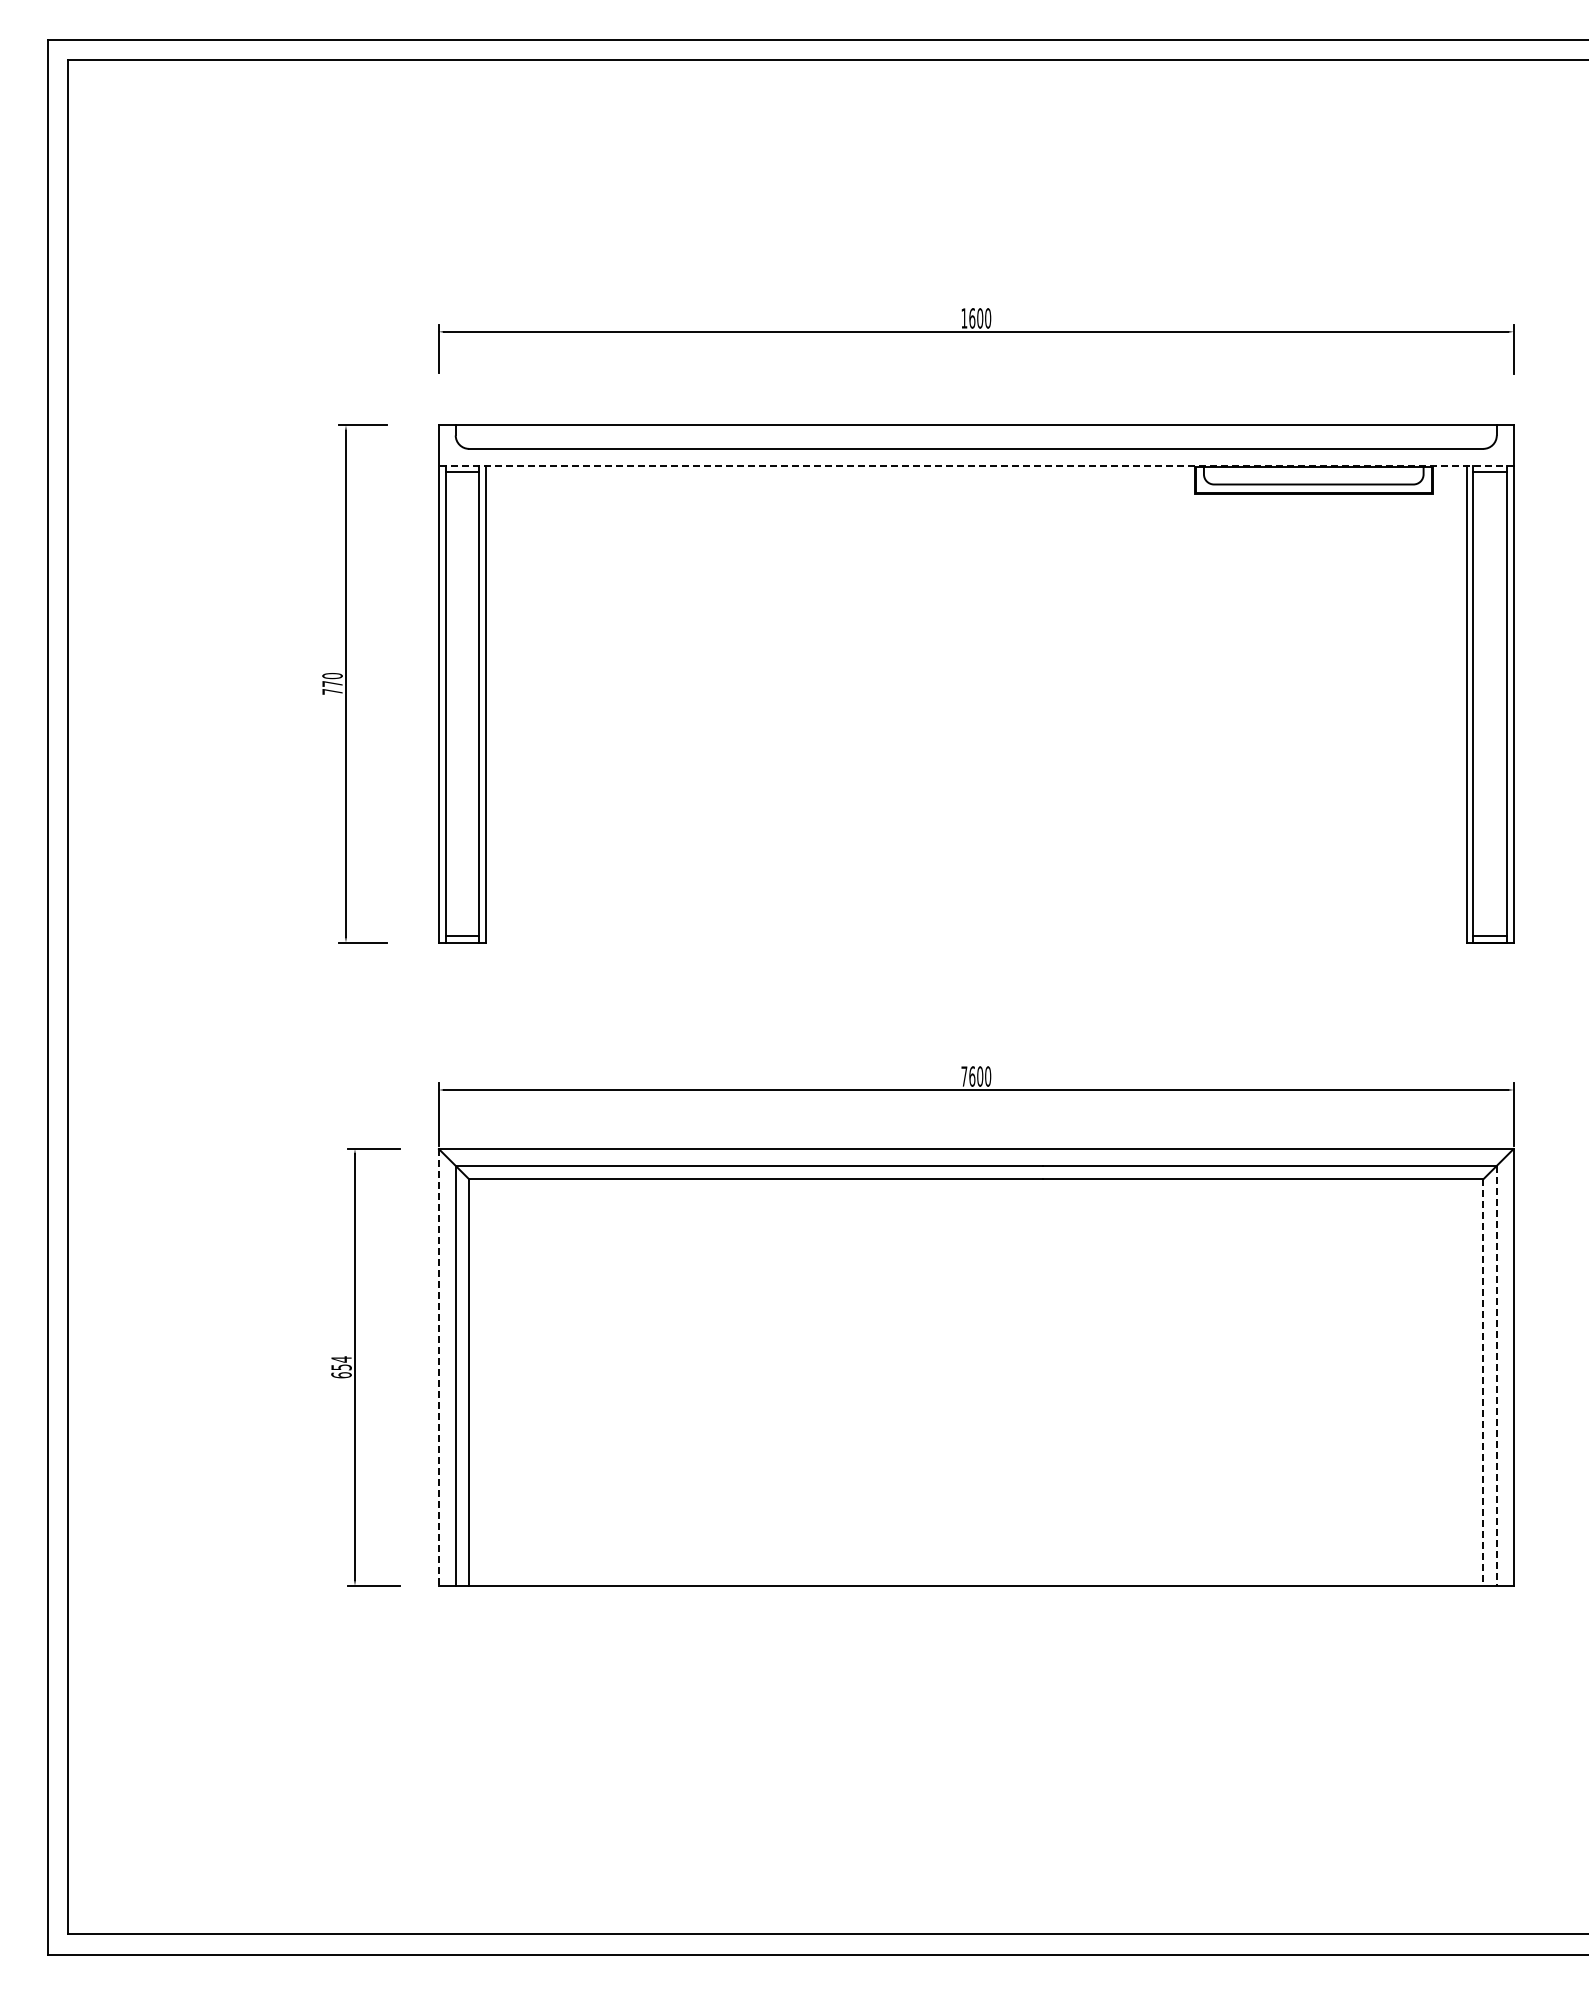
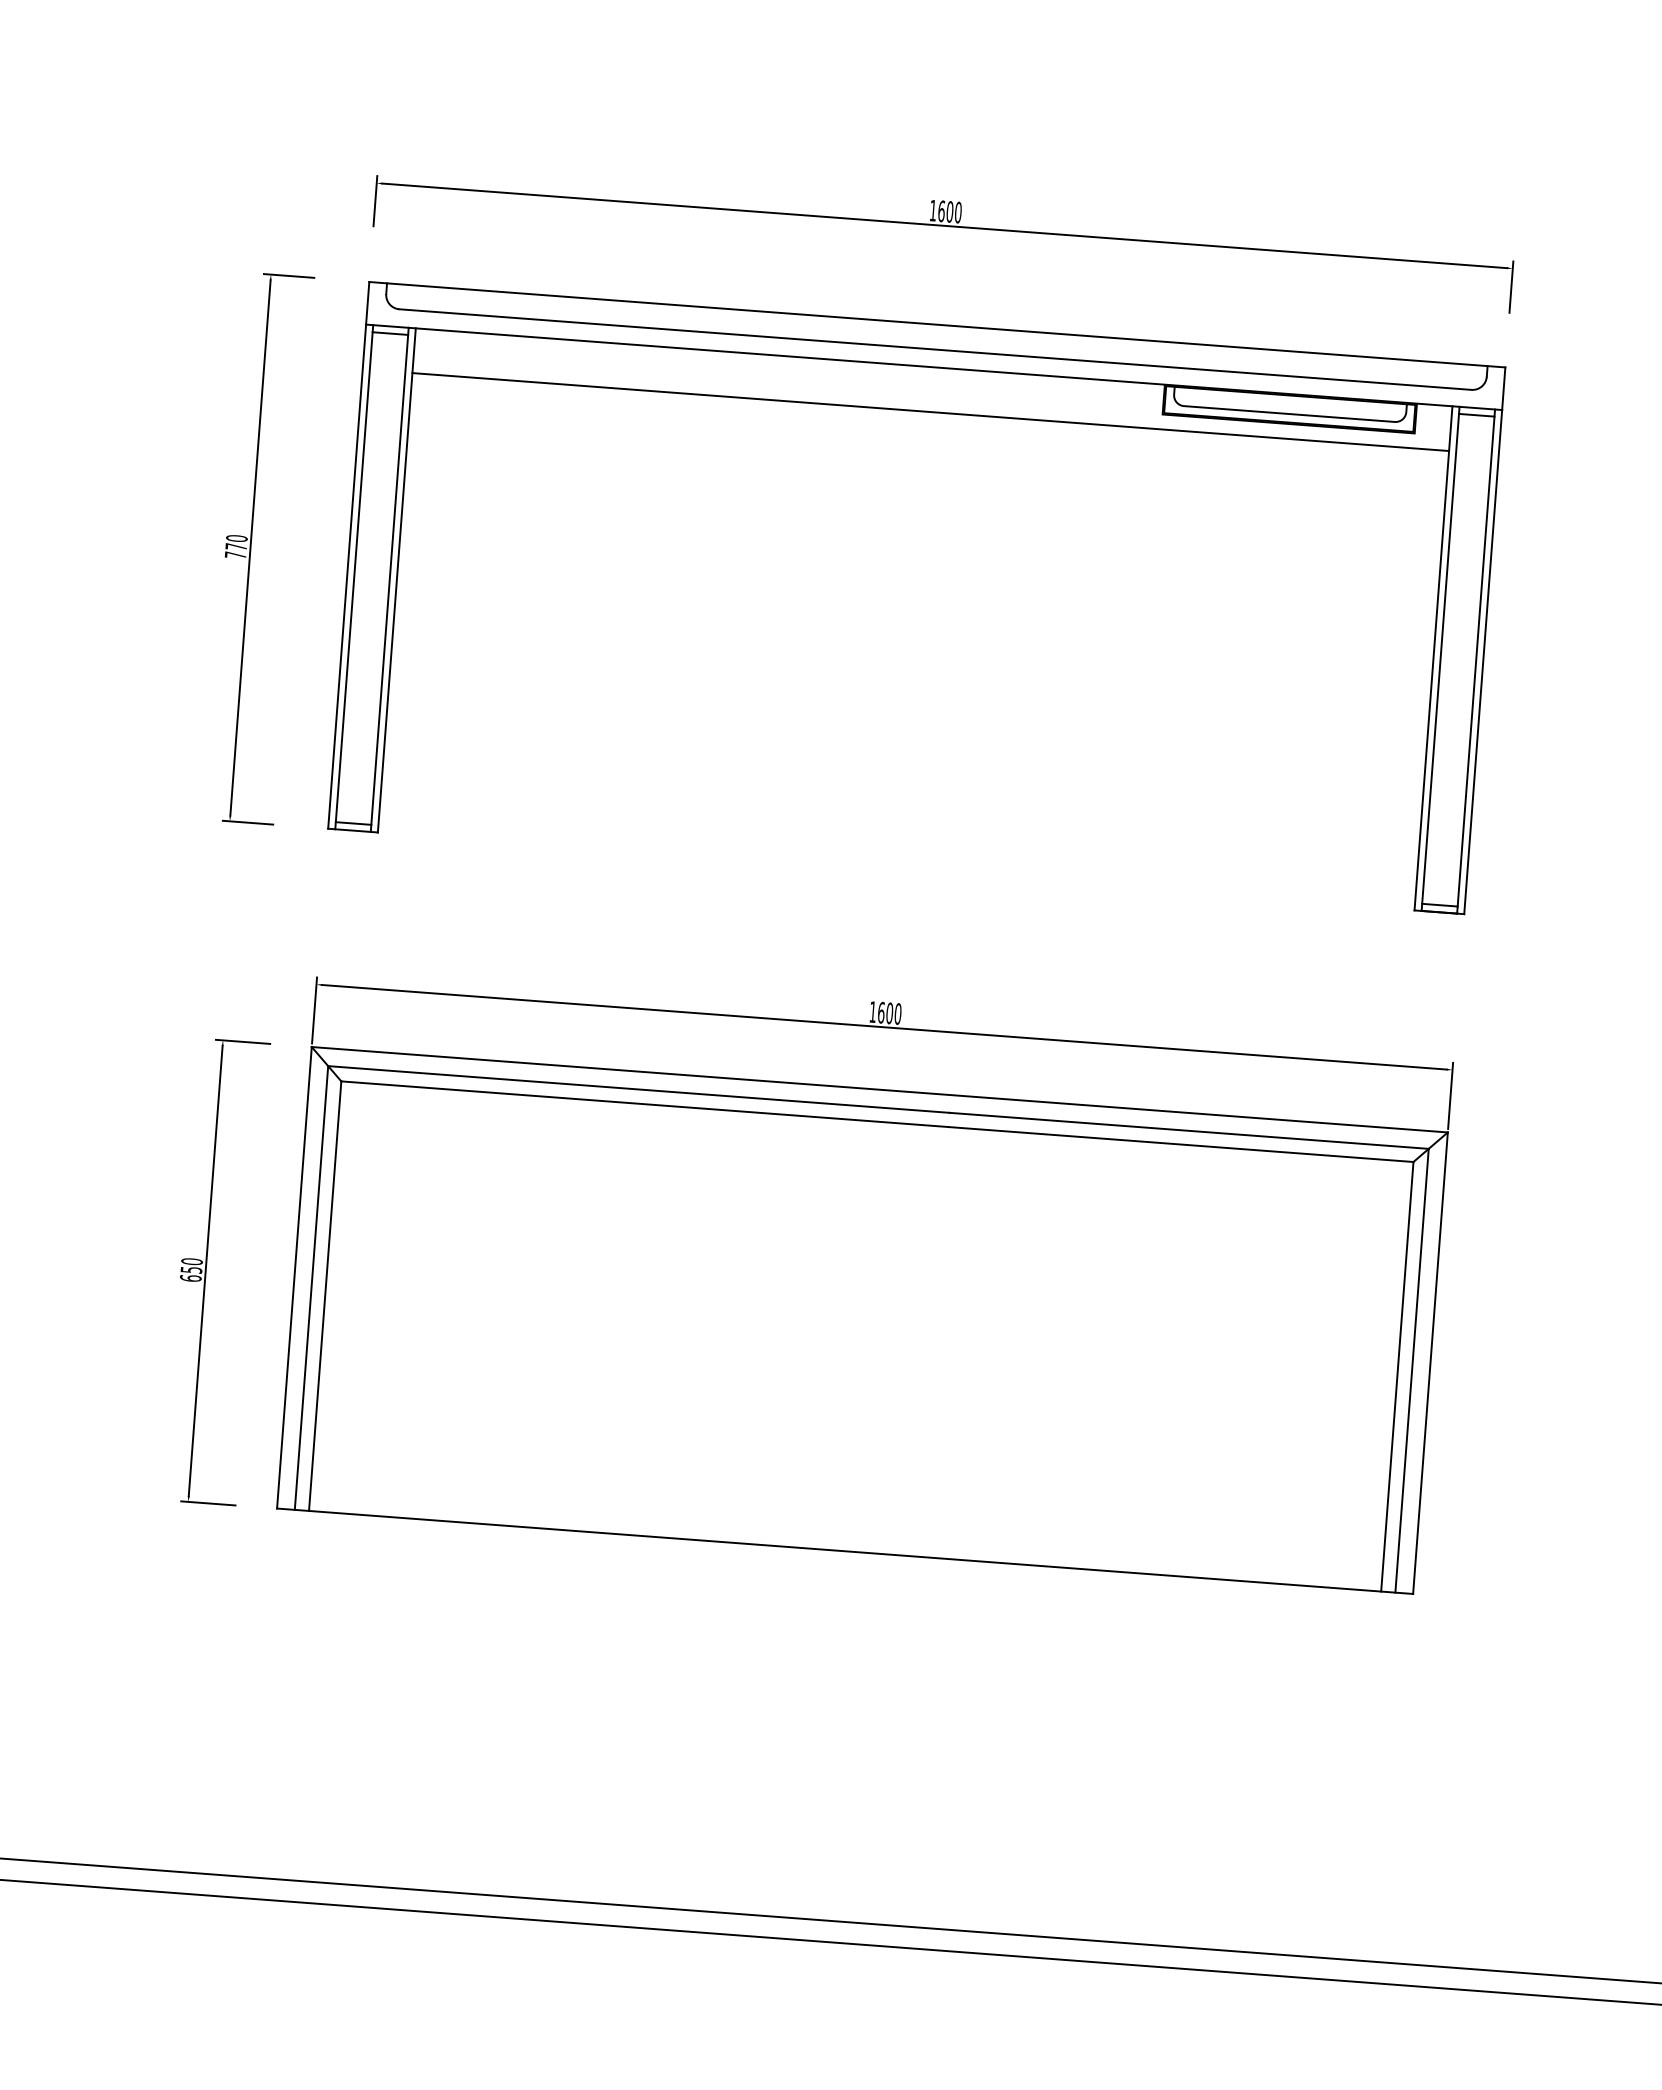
line: (975, 465) -> (933, 367), dashed -> solid
line: (975, 508) -> (929, 412), added
text: (964, 1076) -> (873, 1012), 7600 -> 1600
text: (341, 1359) -> (192, 1261), 654 -> 650
line: (438, 1367) -> (293, 1277), dashed -> solid
line: (1496, 1375) -> (1411, 1370), dashed -> solid
line: (1483, 1382) -> (1397, 1376), dashed -> solid

